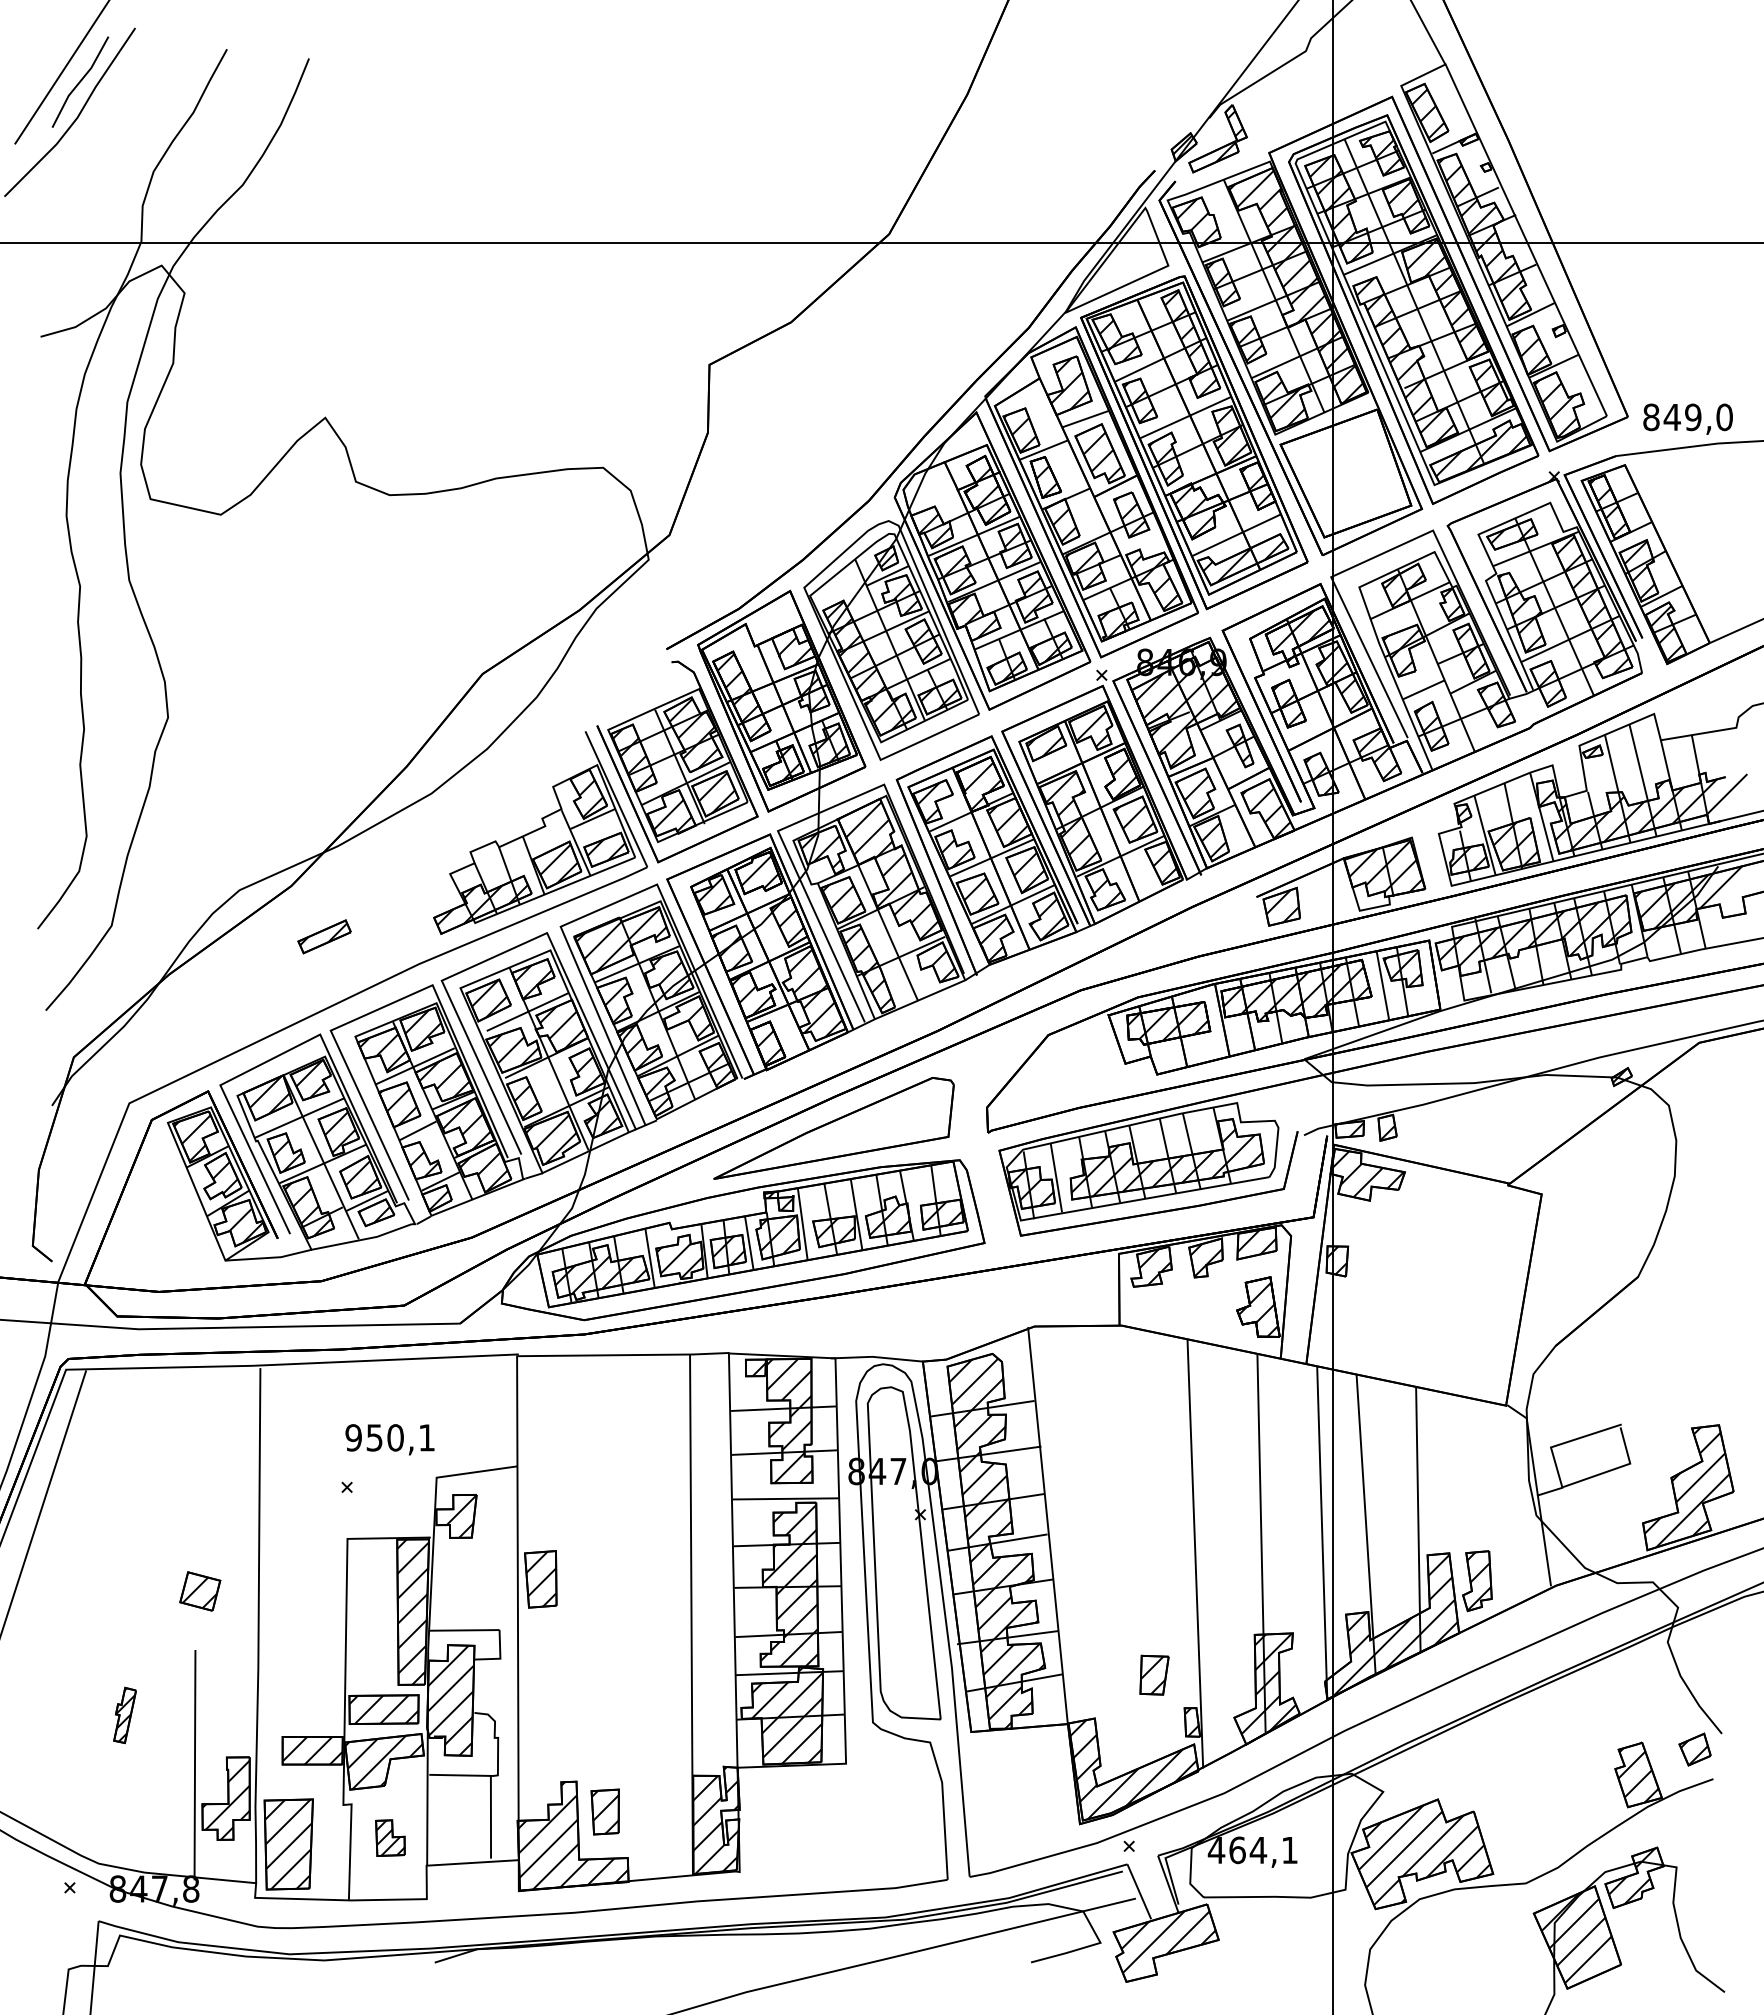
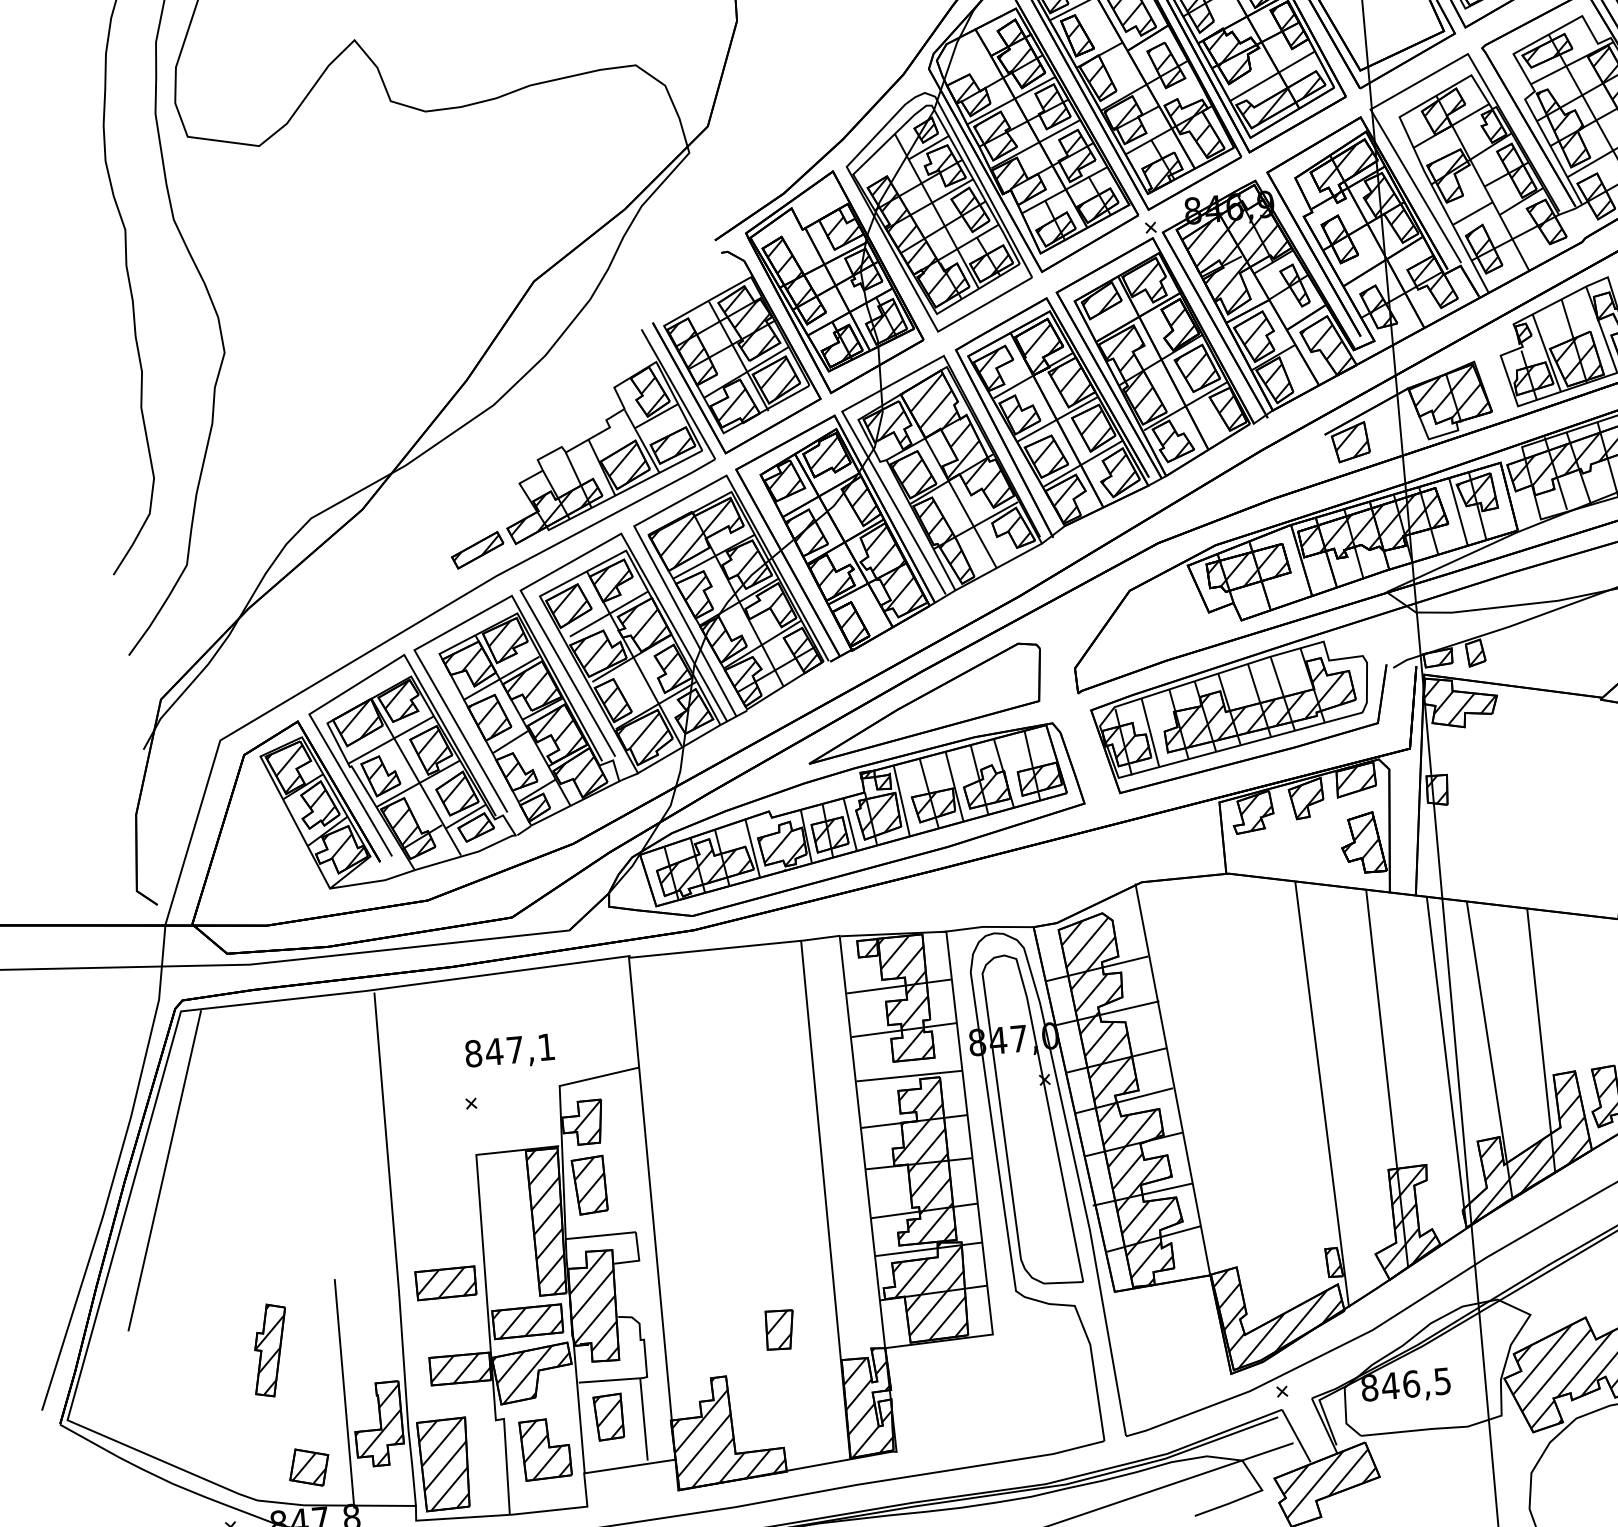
part: (324, 936) -> (477, 550), moved
text: (374, 1437) -> (494, 1051), 950,1 -> 847,1
part: (540, 1579) -> (589, 1185), moved
part: (200, 1591) -> (309, 1467), moved
part: (305, 1663) -> (445, 1282), added
part: (1154, 1674) -> (780, 1329), moved
part: (124, 1715) -> (269, 1350), size x1.67
part: (604, 1811) -> (608, 1416), moved
part: (390, 1837) -> (545, 1448), size x1.67
text: (1252, 1850) -> (1405, 1384), 464,1 -> 846,5

